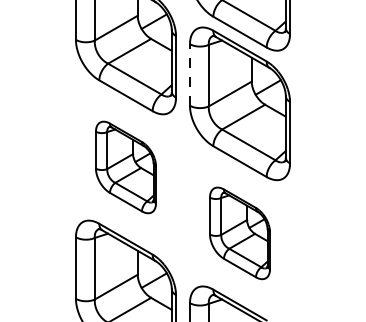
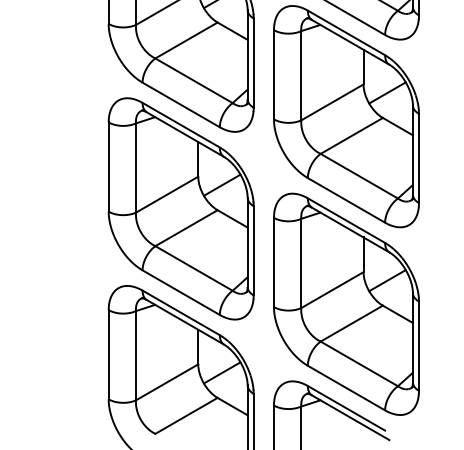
line: (189, 74) -> (273, 74), dashed -> solid
part: (125, 167) -> (180, 208), size x1.67
part: (239, 233) -> (345, 304), size x1.67

